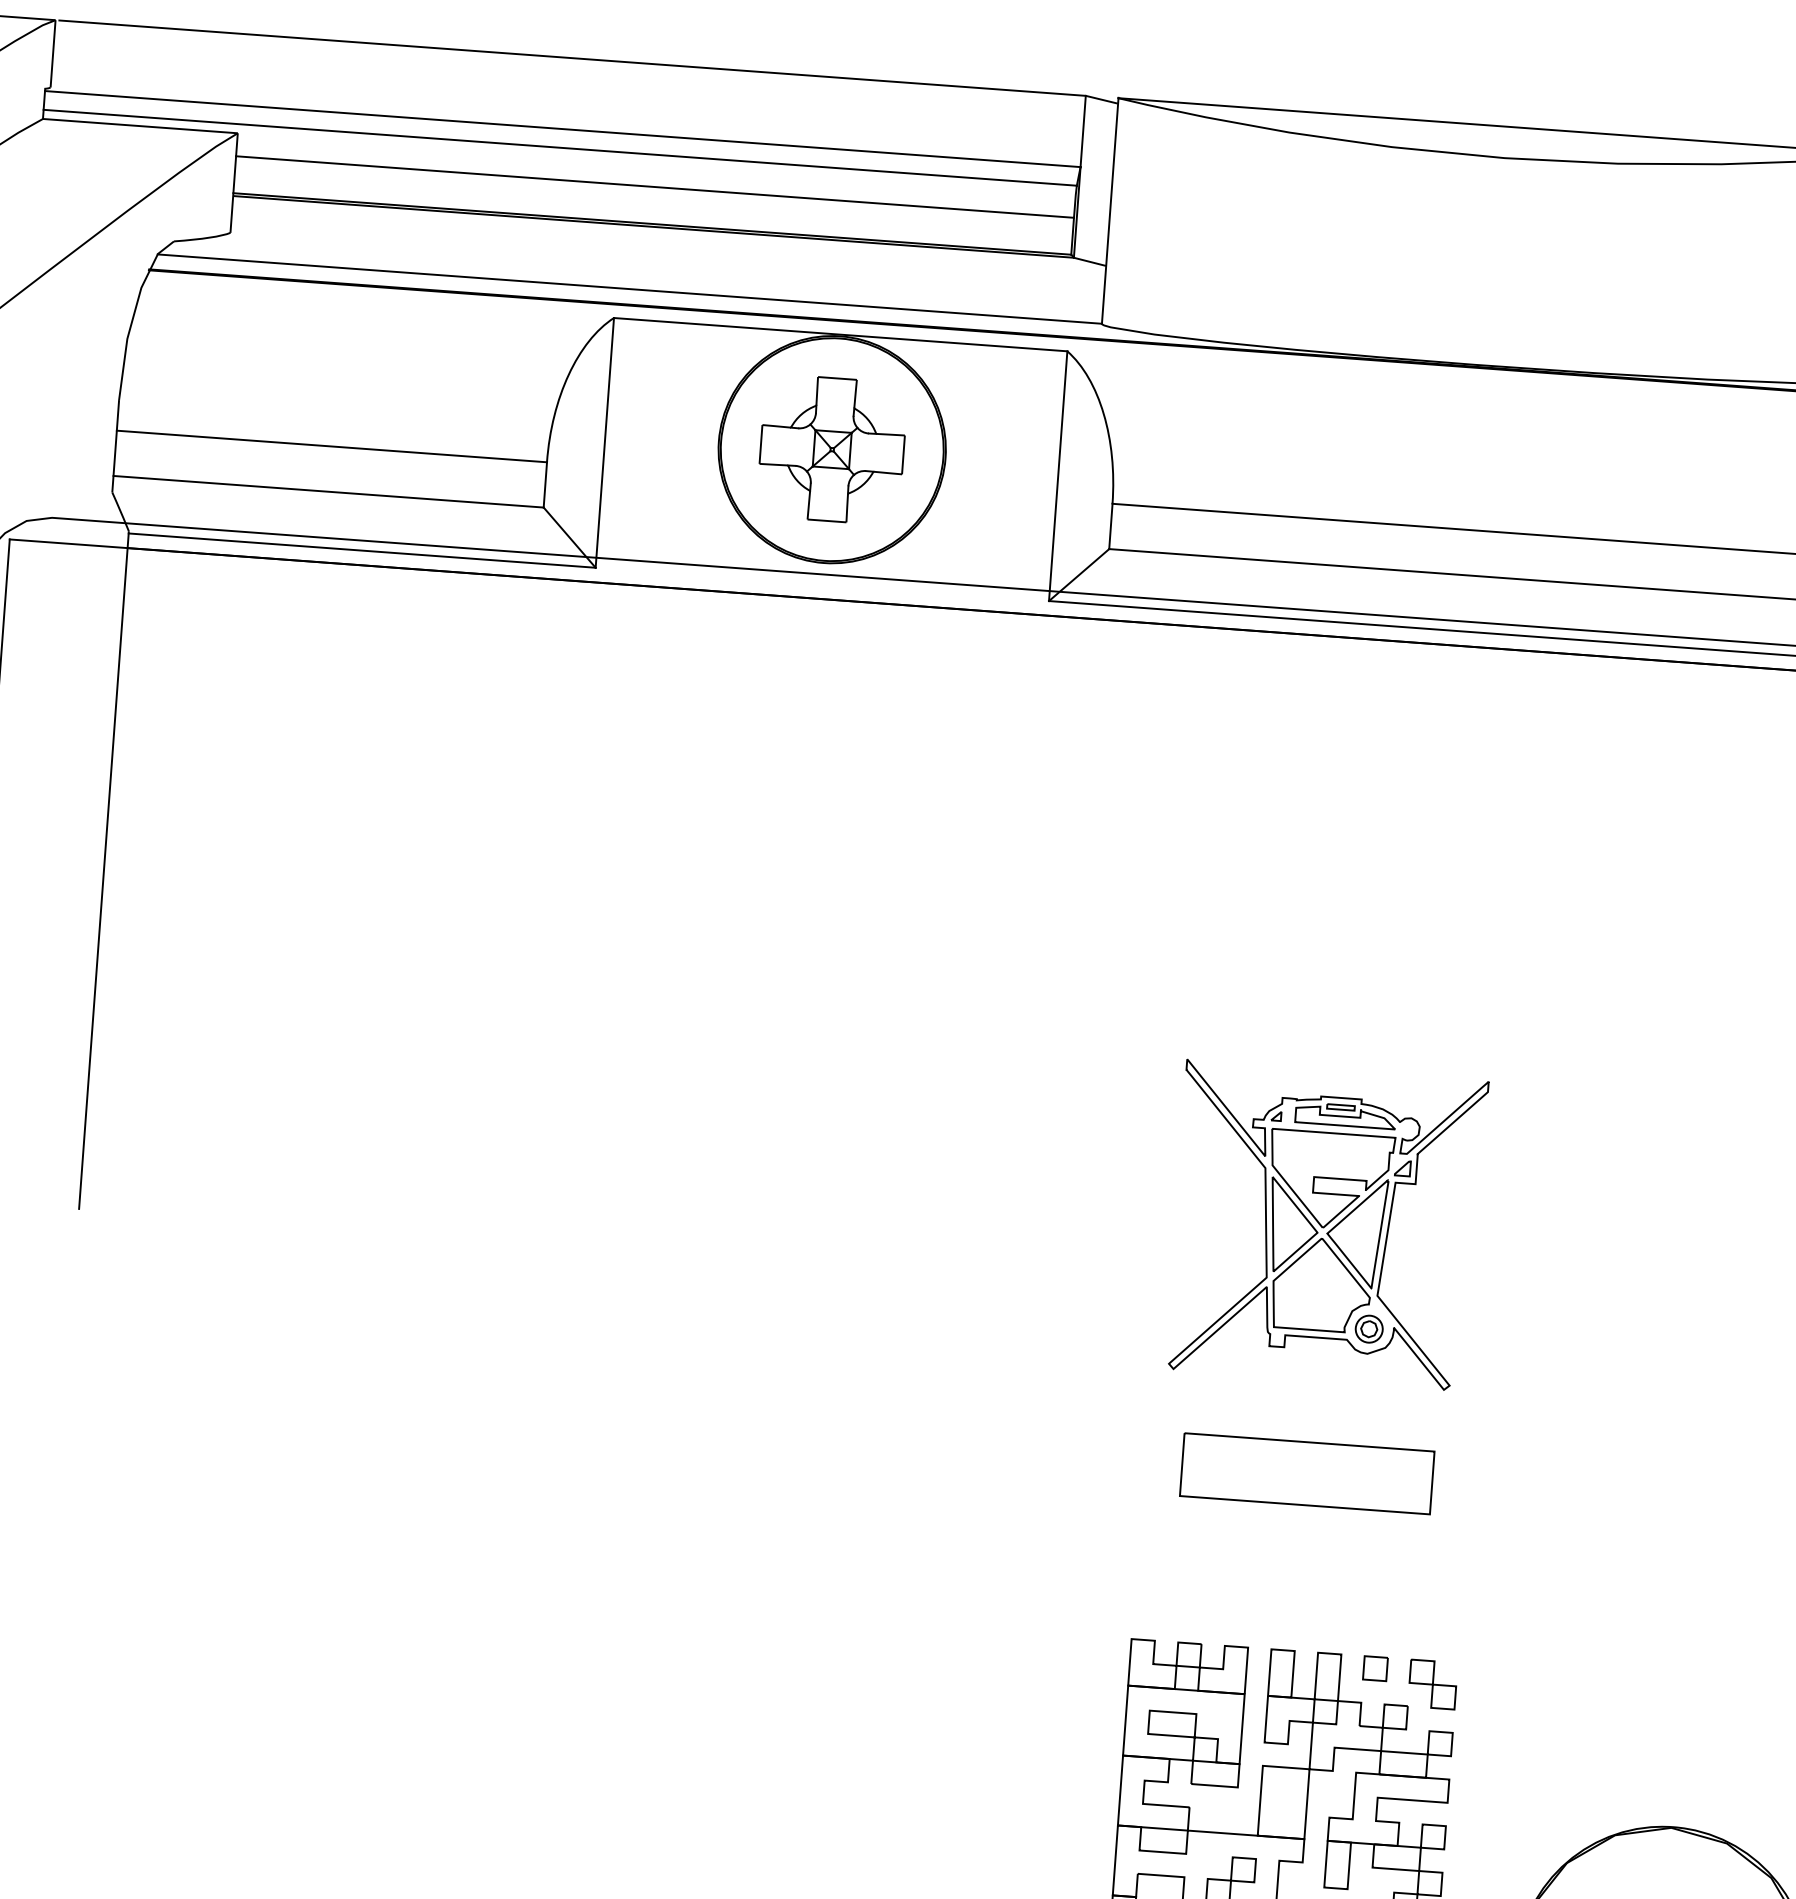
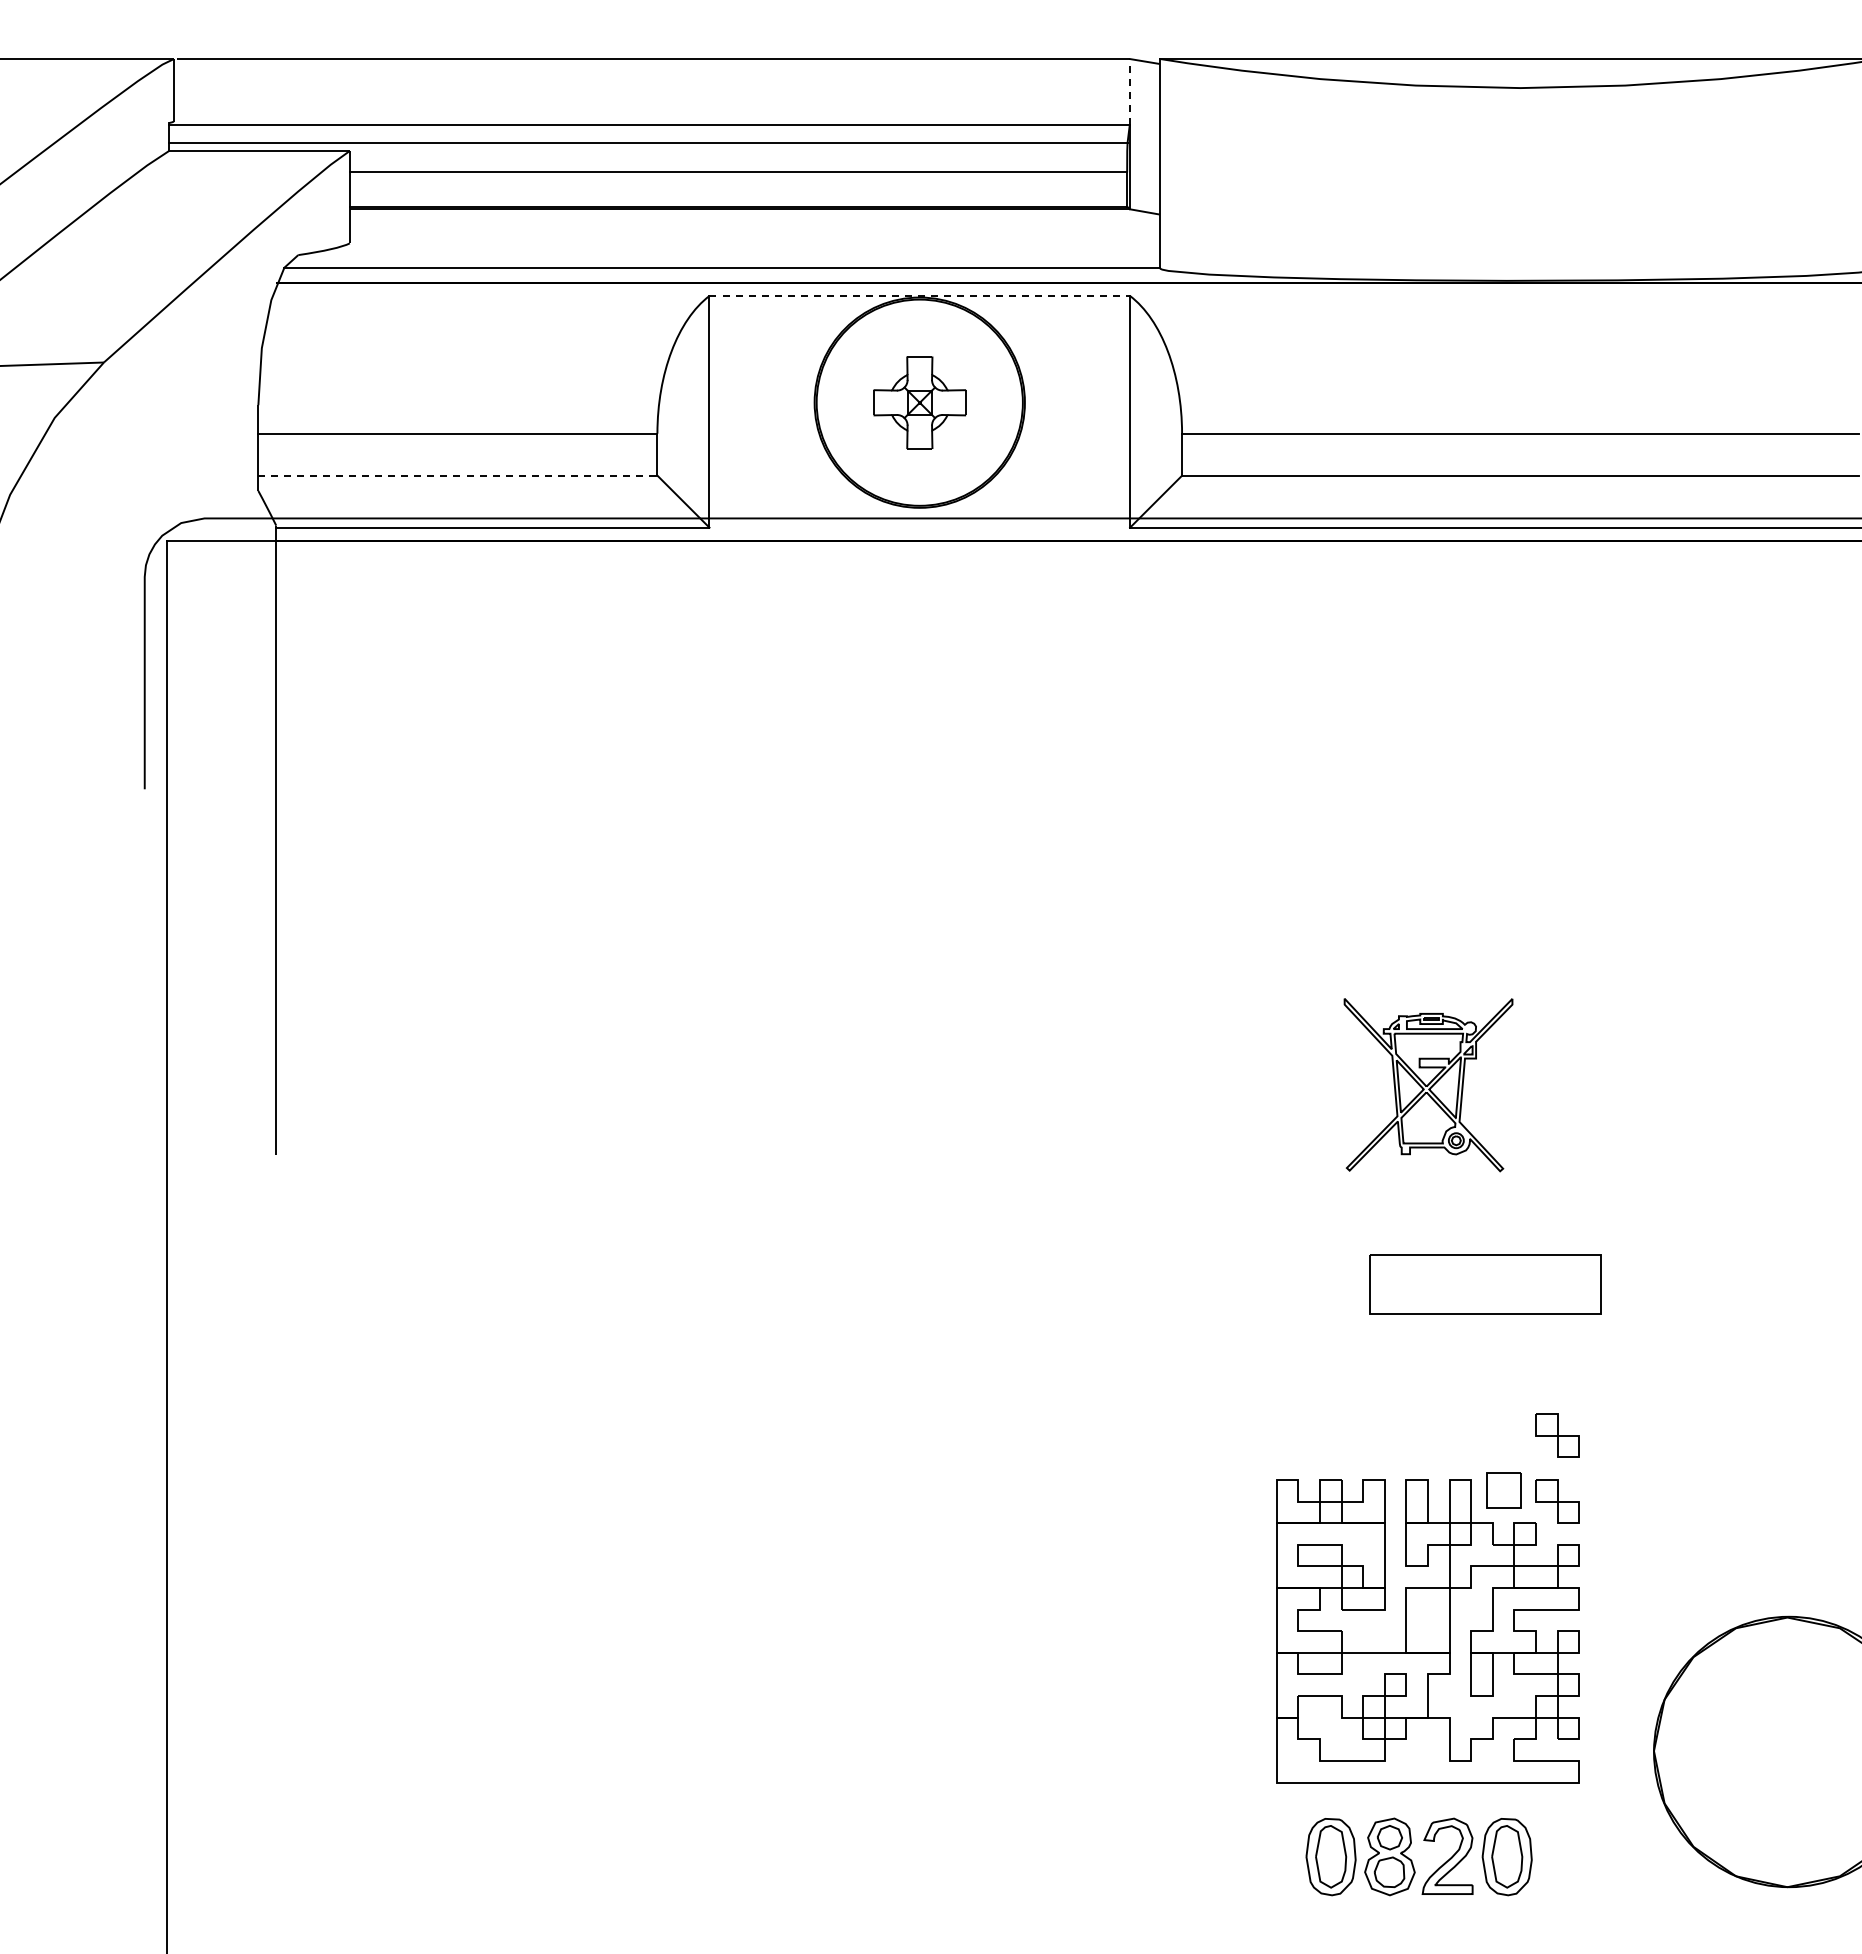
line: (1082, 130) -> (1129, 91), solid -> dashed
line: (841, 335) -> (920, 296), solid -> dashed
part: (831, 449) -> (919, 402), size x0.7
line: (328, 491) -> (457, 475), solid -> dashed
part: (1326, 1224) -> (1428, 1084), size x0.6
part: (1307, 1473) -> (1485, 1284), moved
part: (1437, 1613) -> (1557, 1435), added
part: (1375, 1668) -> (1503, 1490), size x1.6

